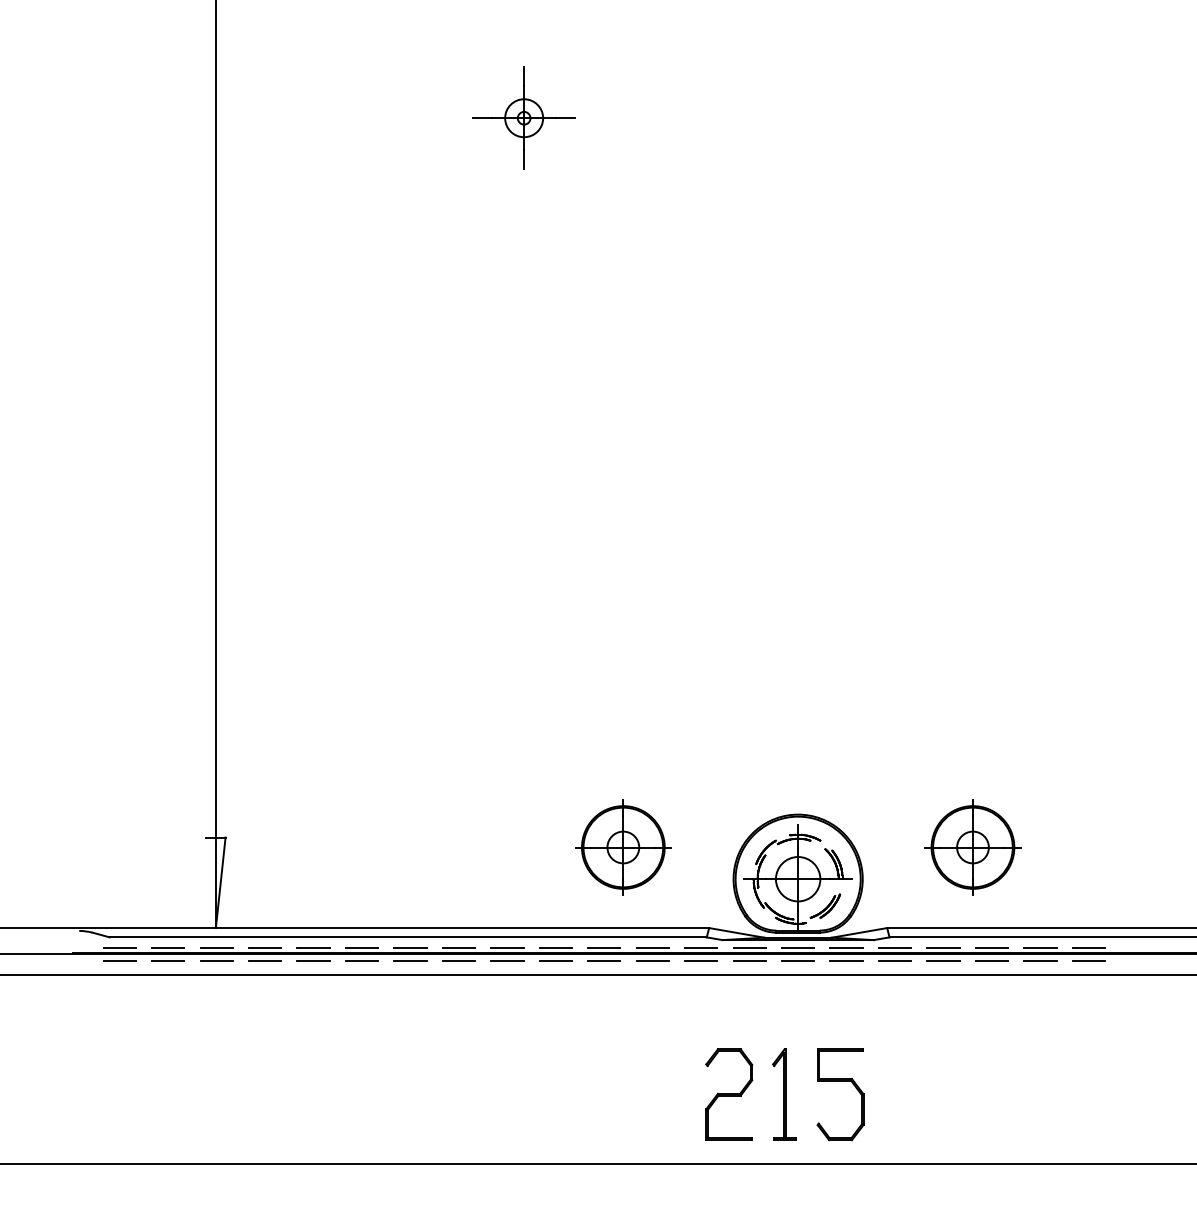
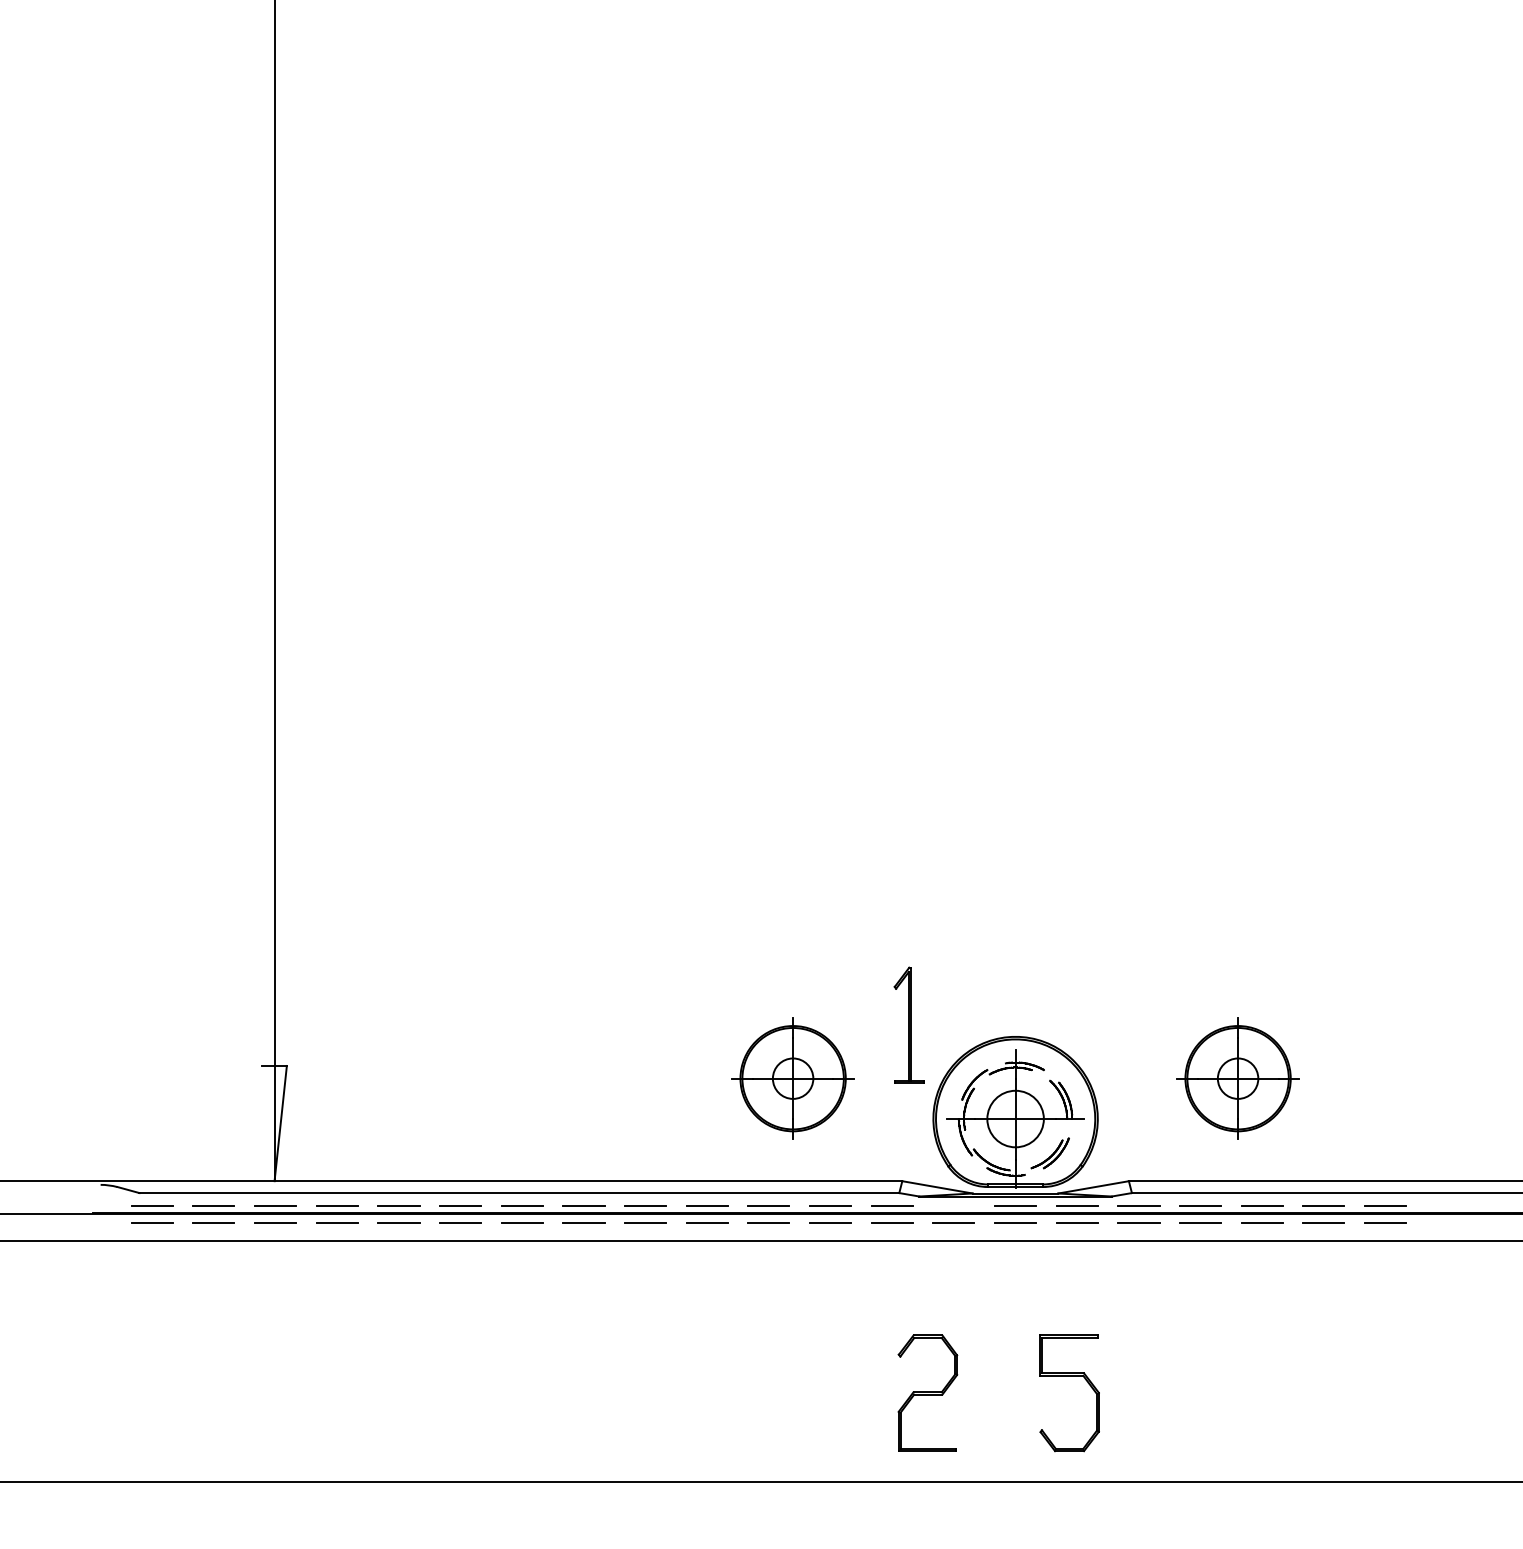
part: (523, 117) -> (666, 149), removed
line: (749, 947) -> (953, 1205), removed
part: (784, 1094) -> (909, 1025), moved

